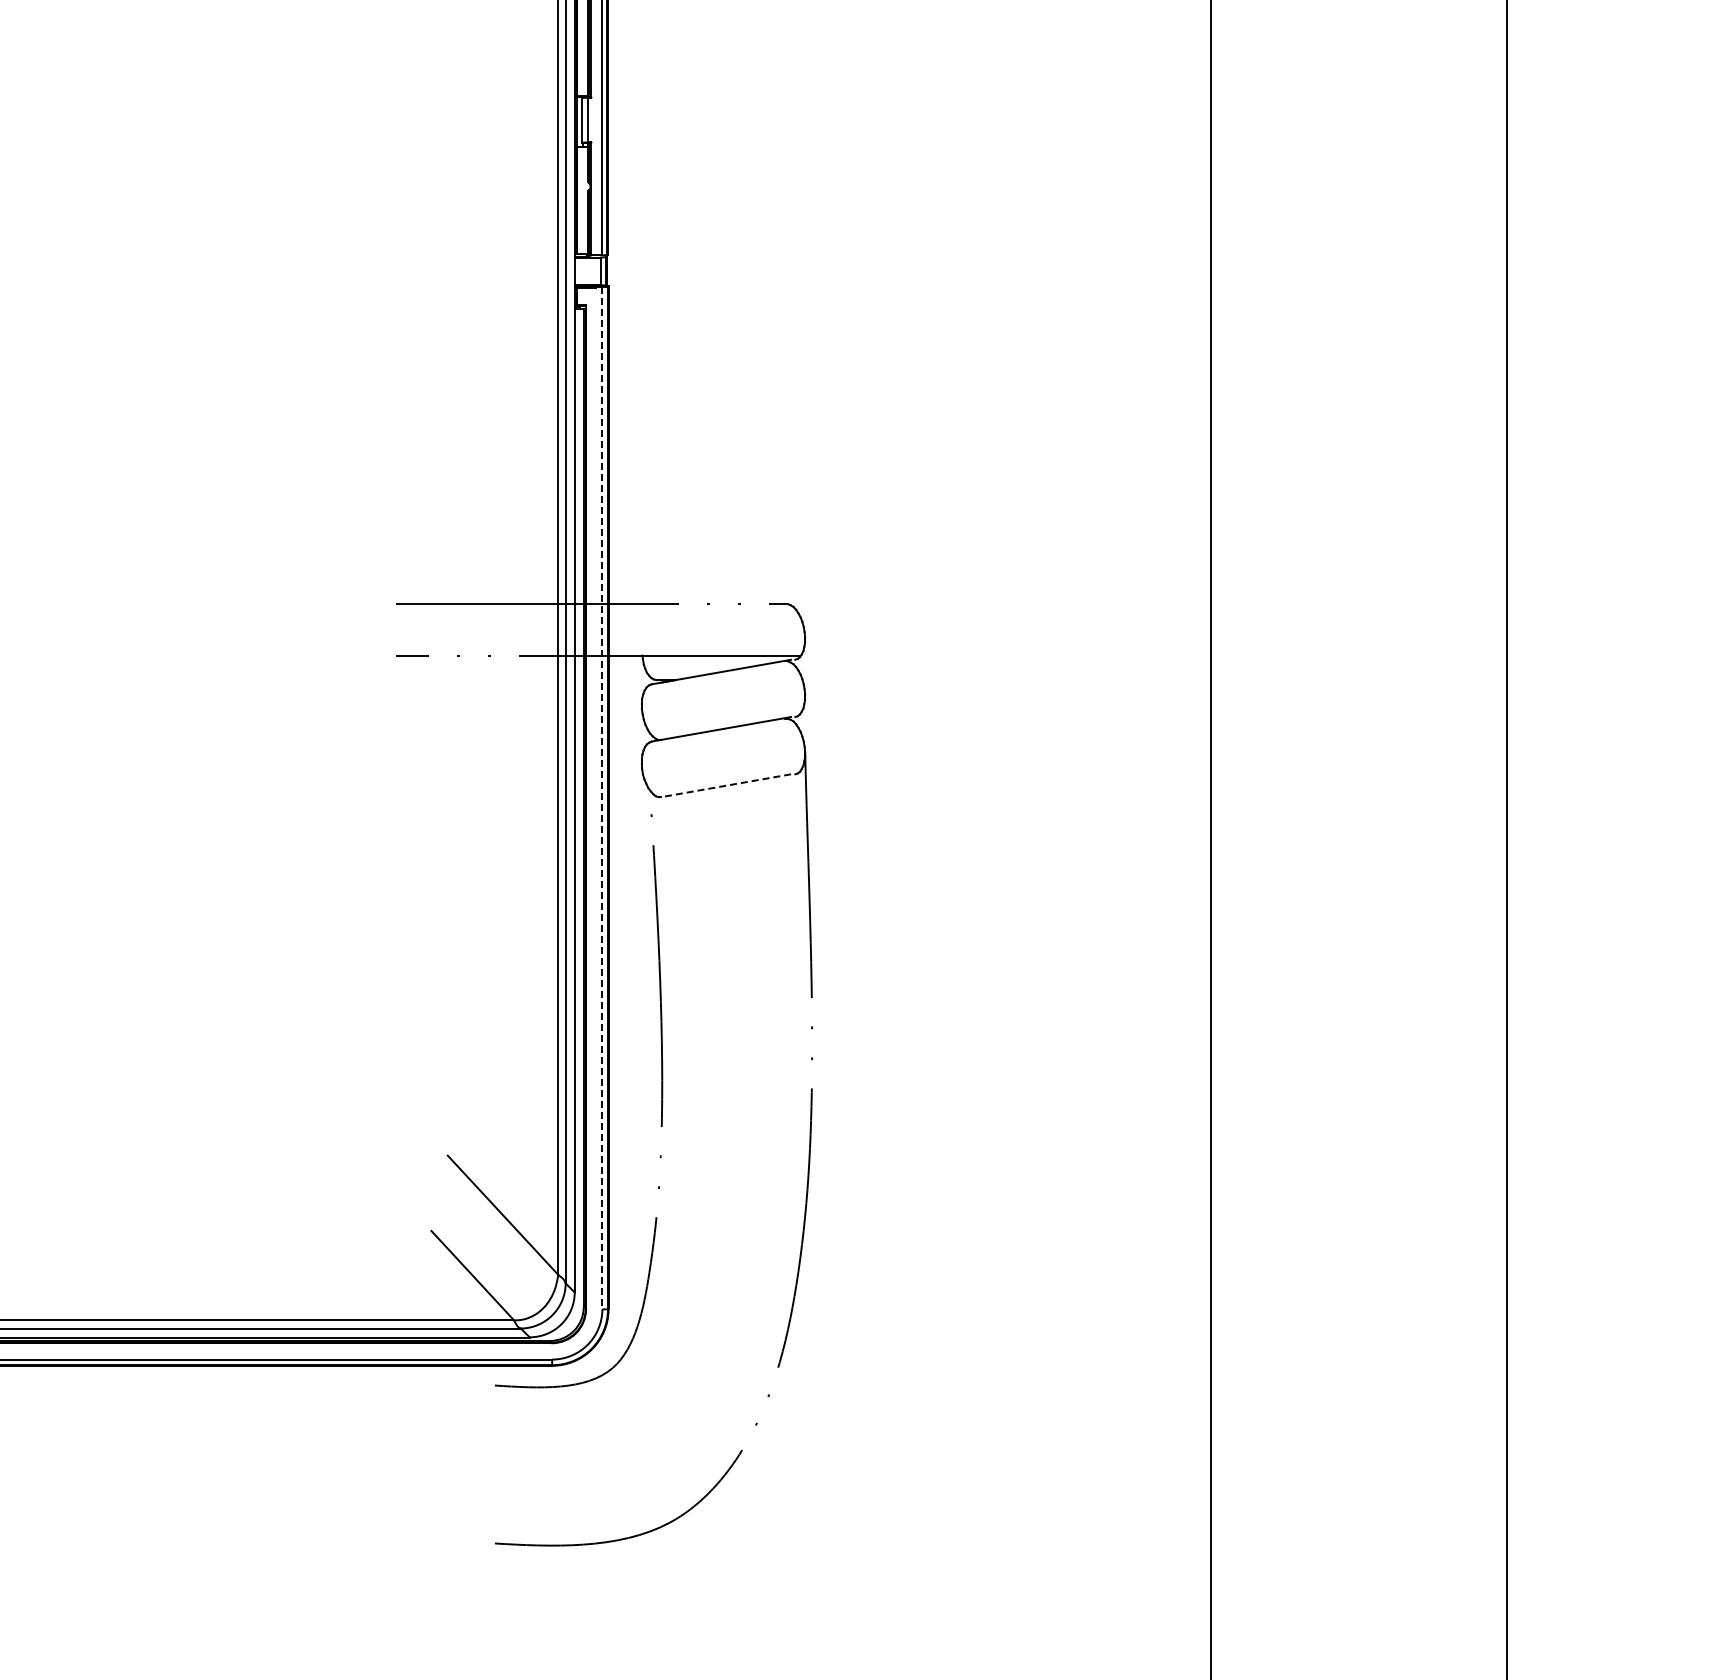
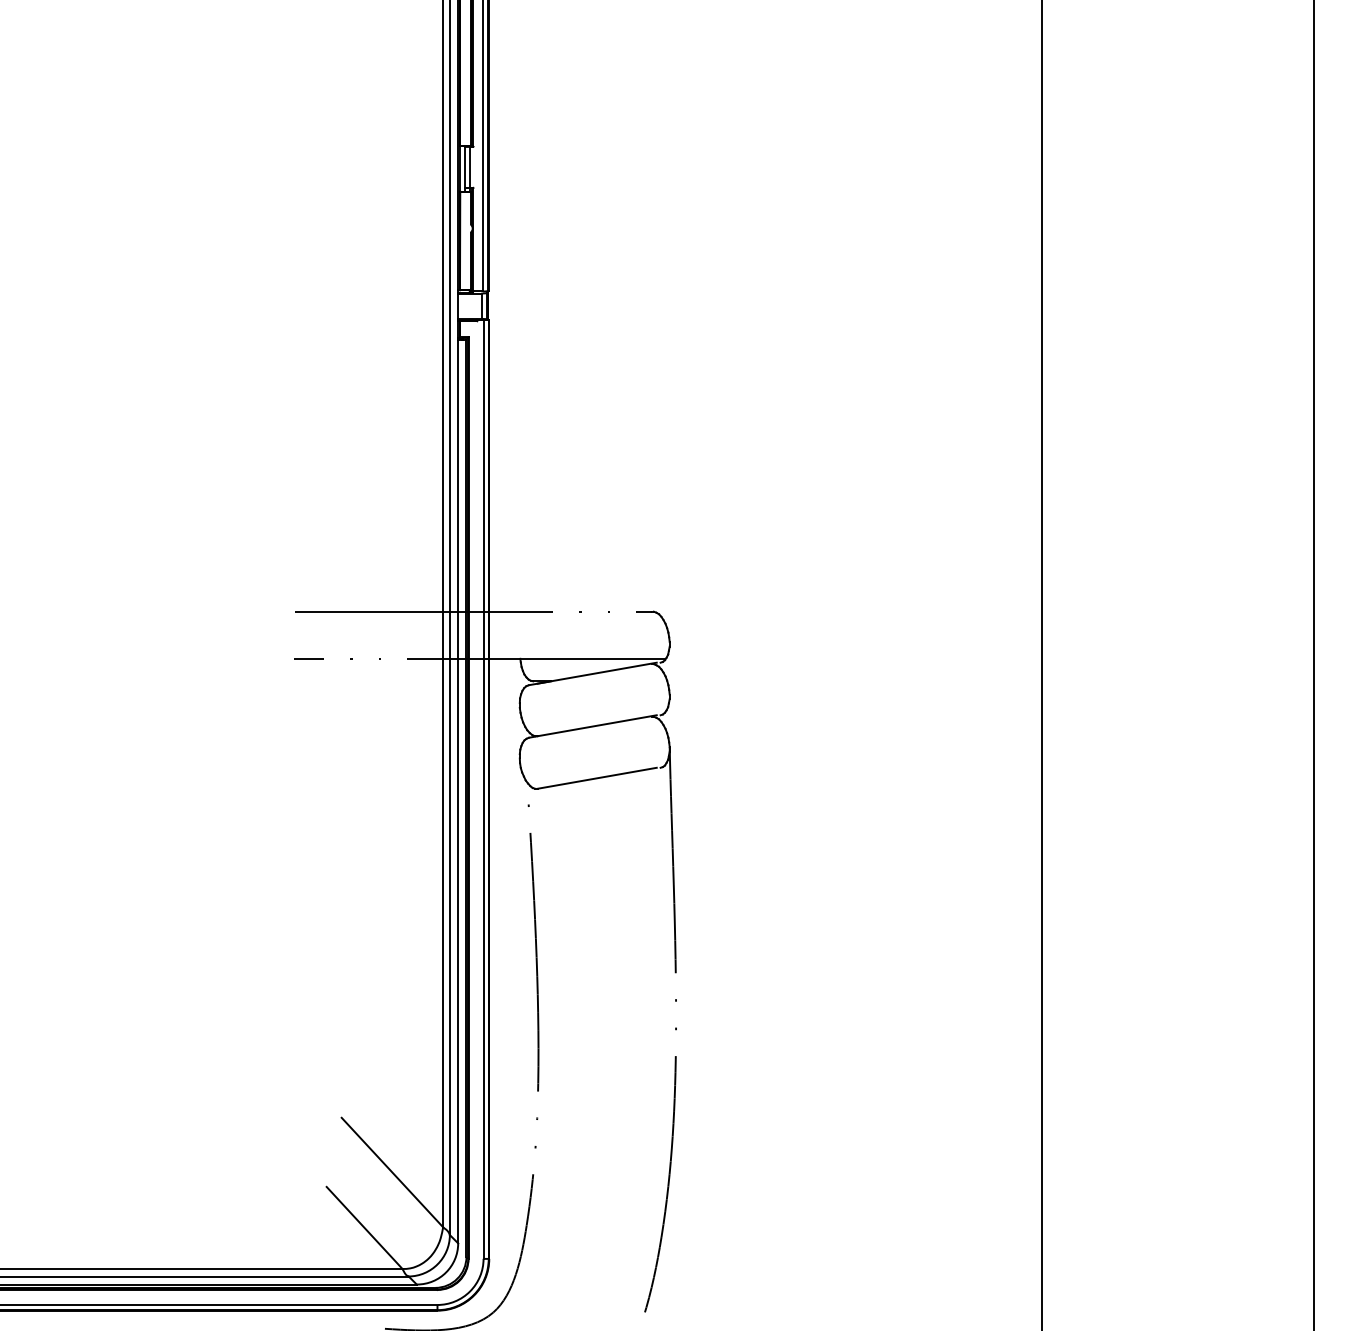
line: (726, 785) -> (597, 778), dashed -> solid
line: (602, 798) -> (483, 790), dashed -> solid

